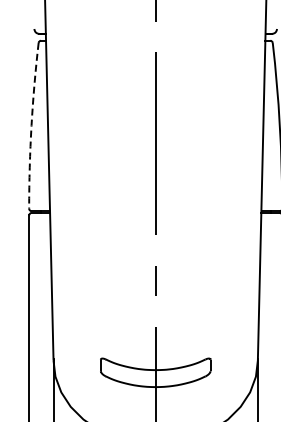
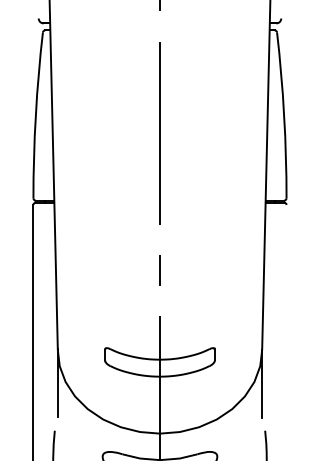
arc: (31, 125) -> (35, 115), dashed -> solid

